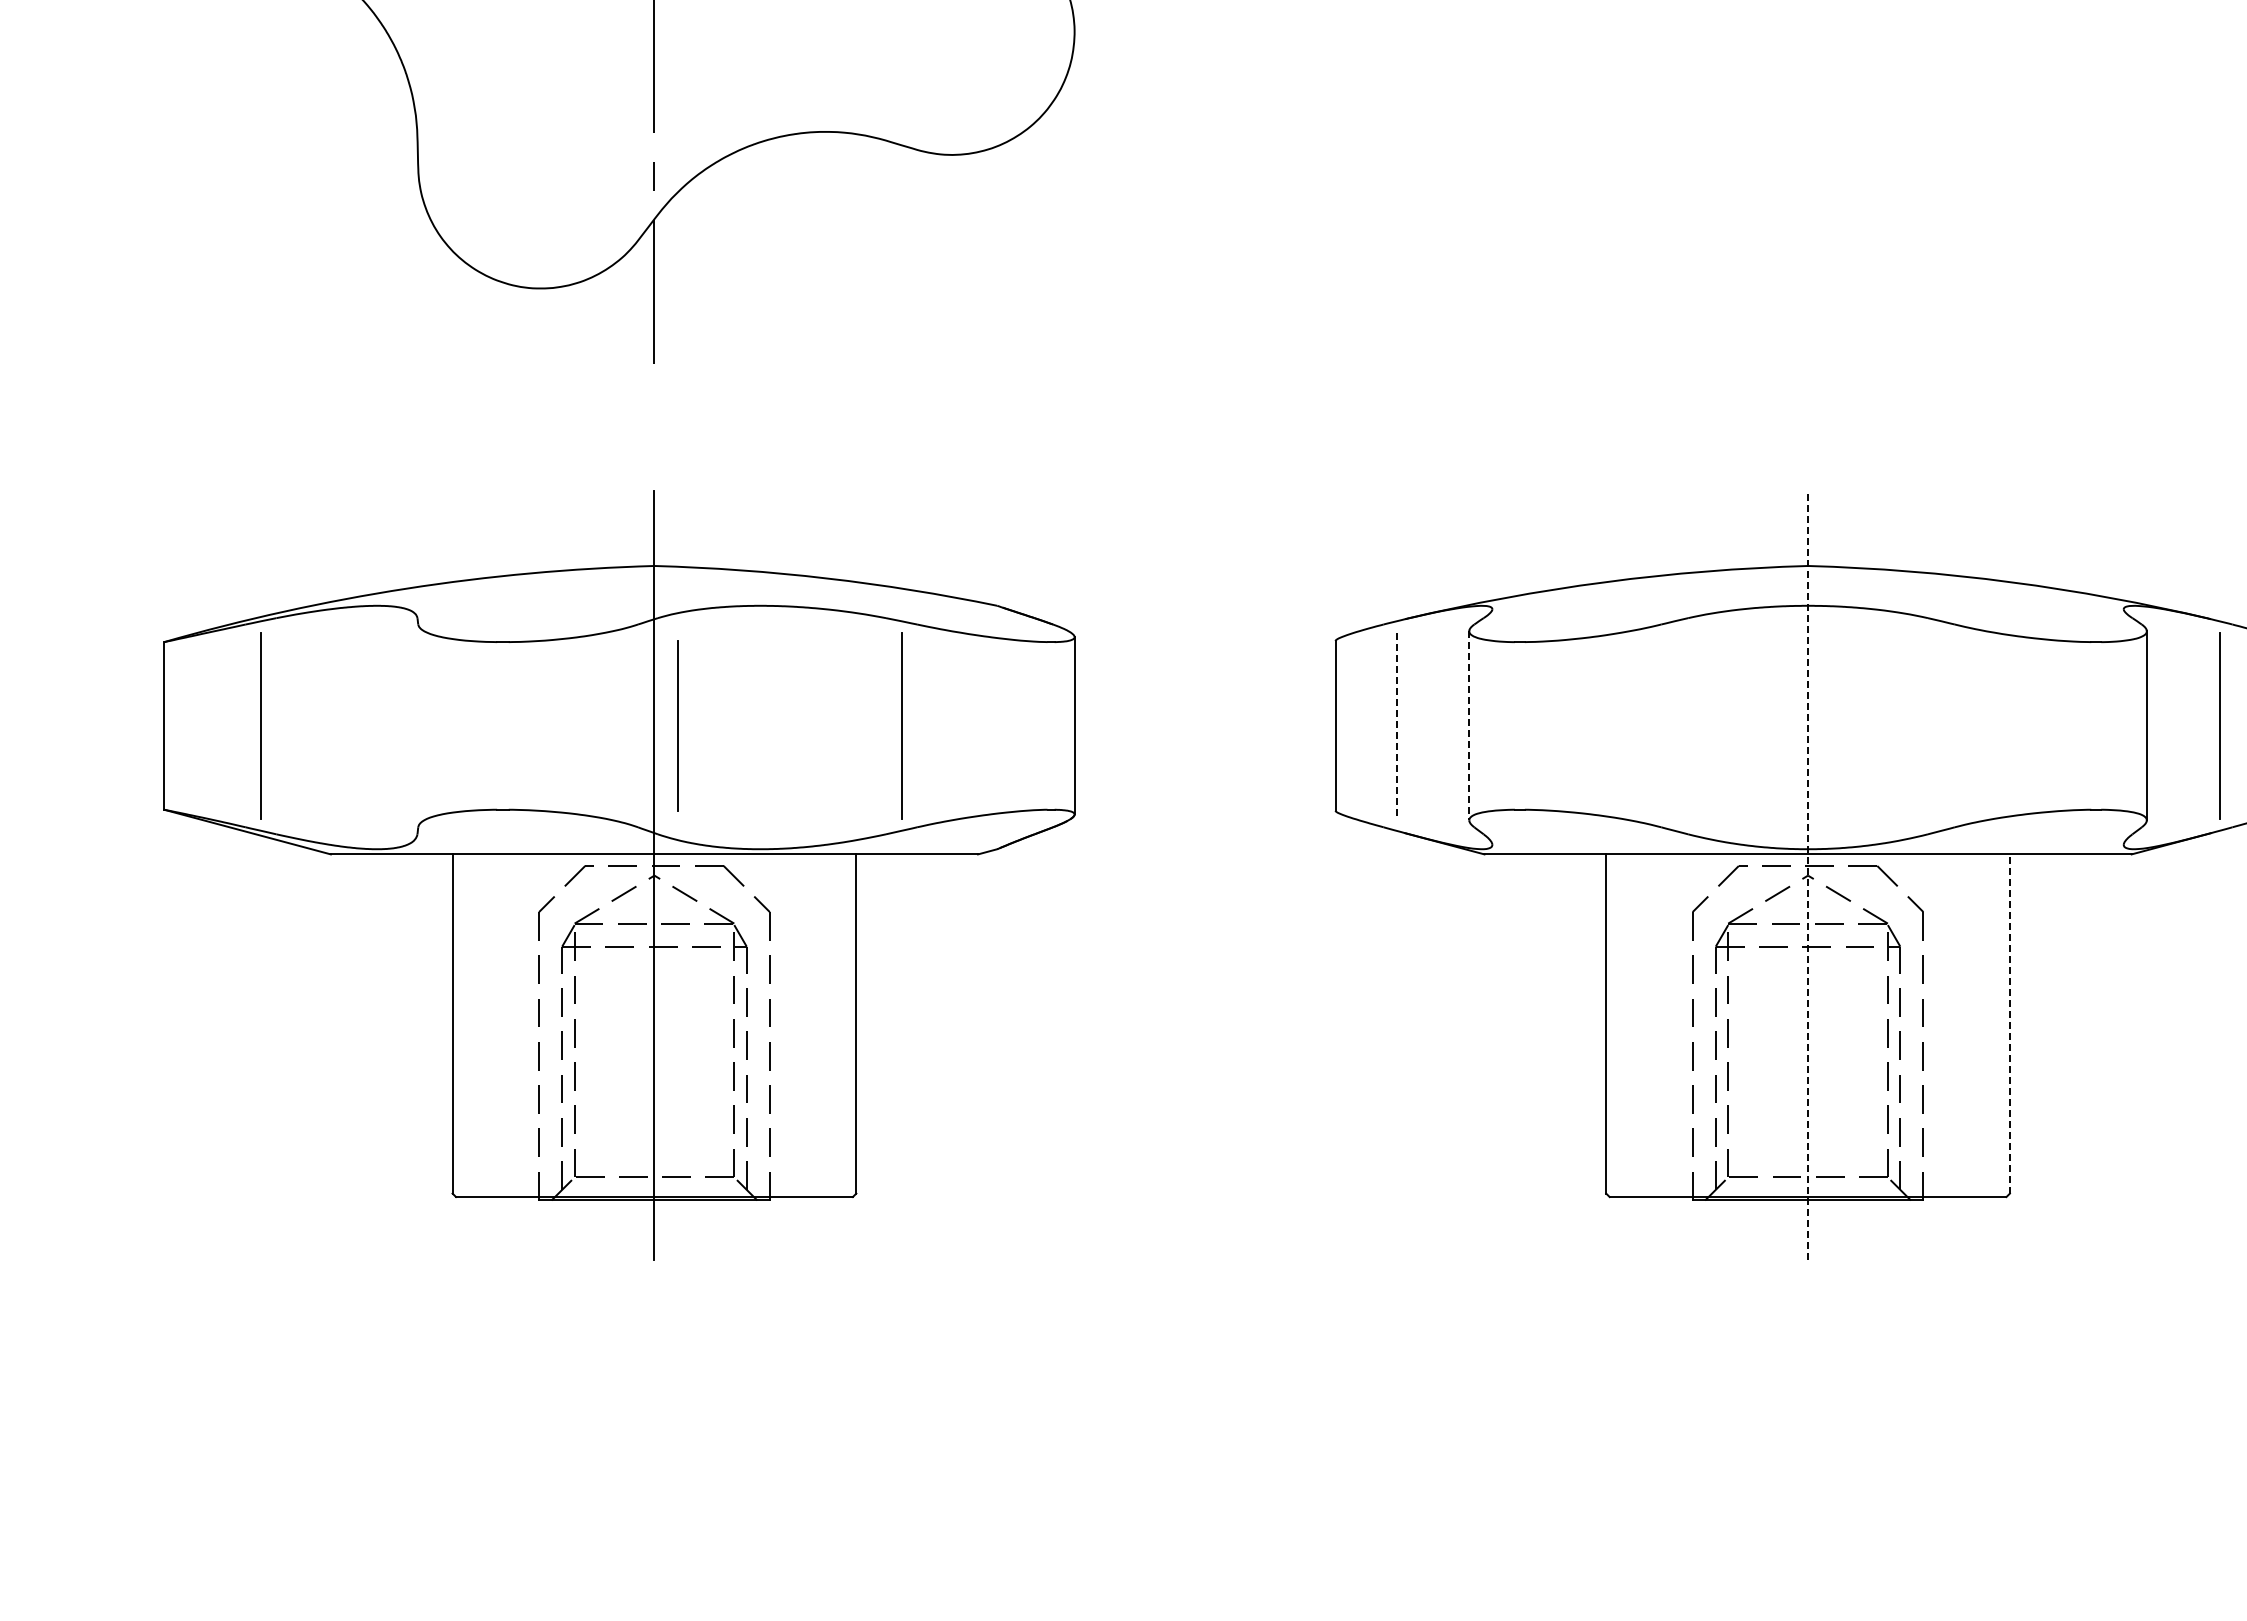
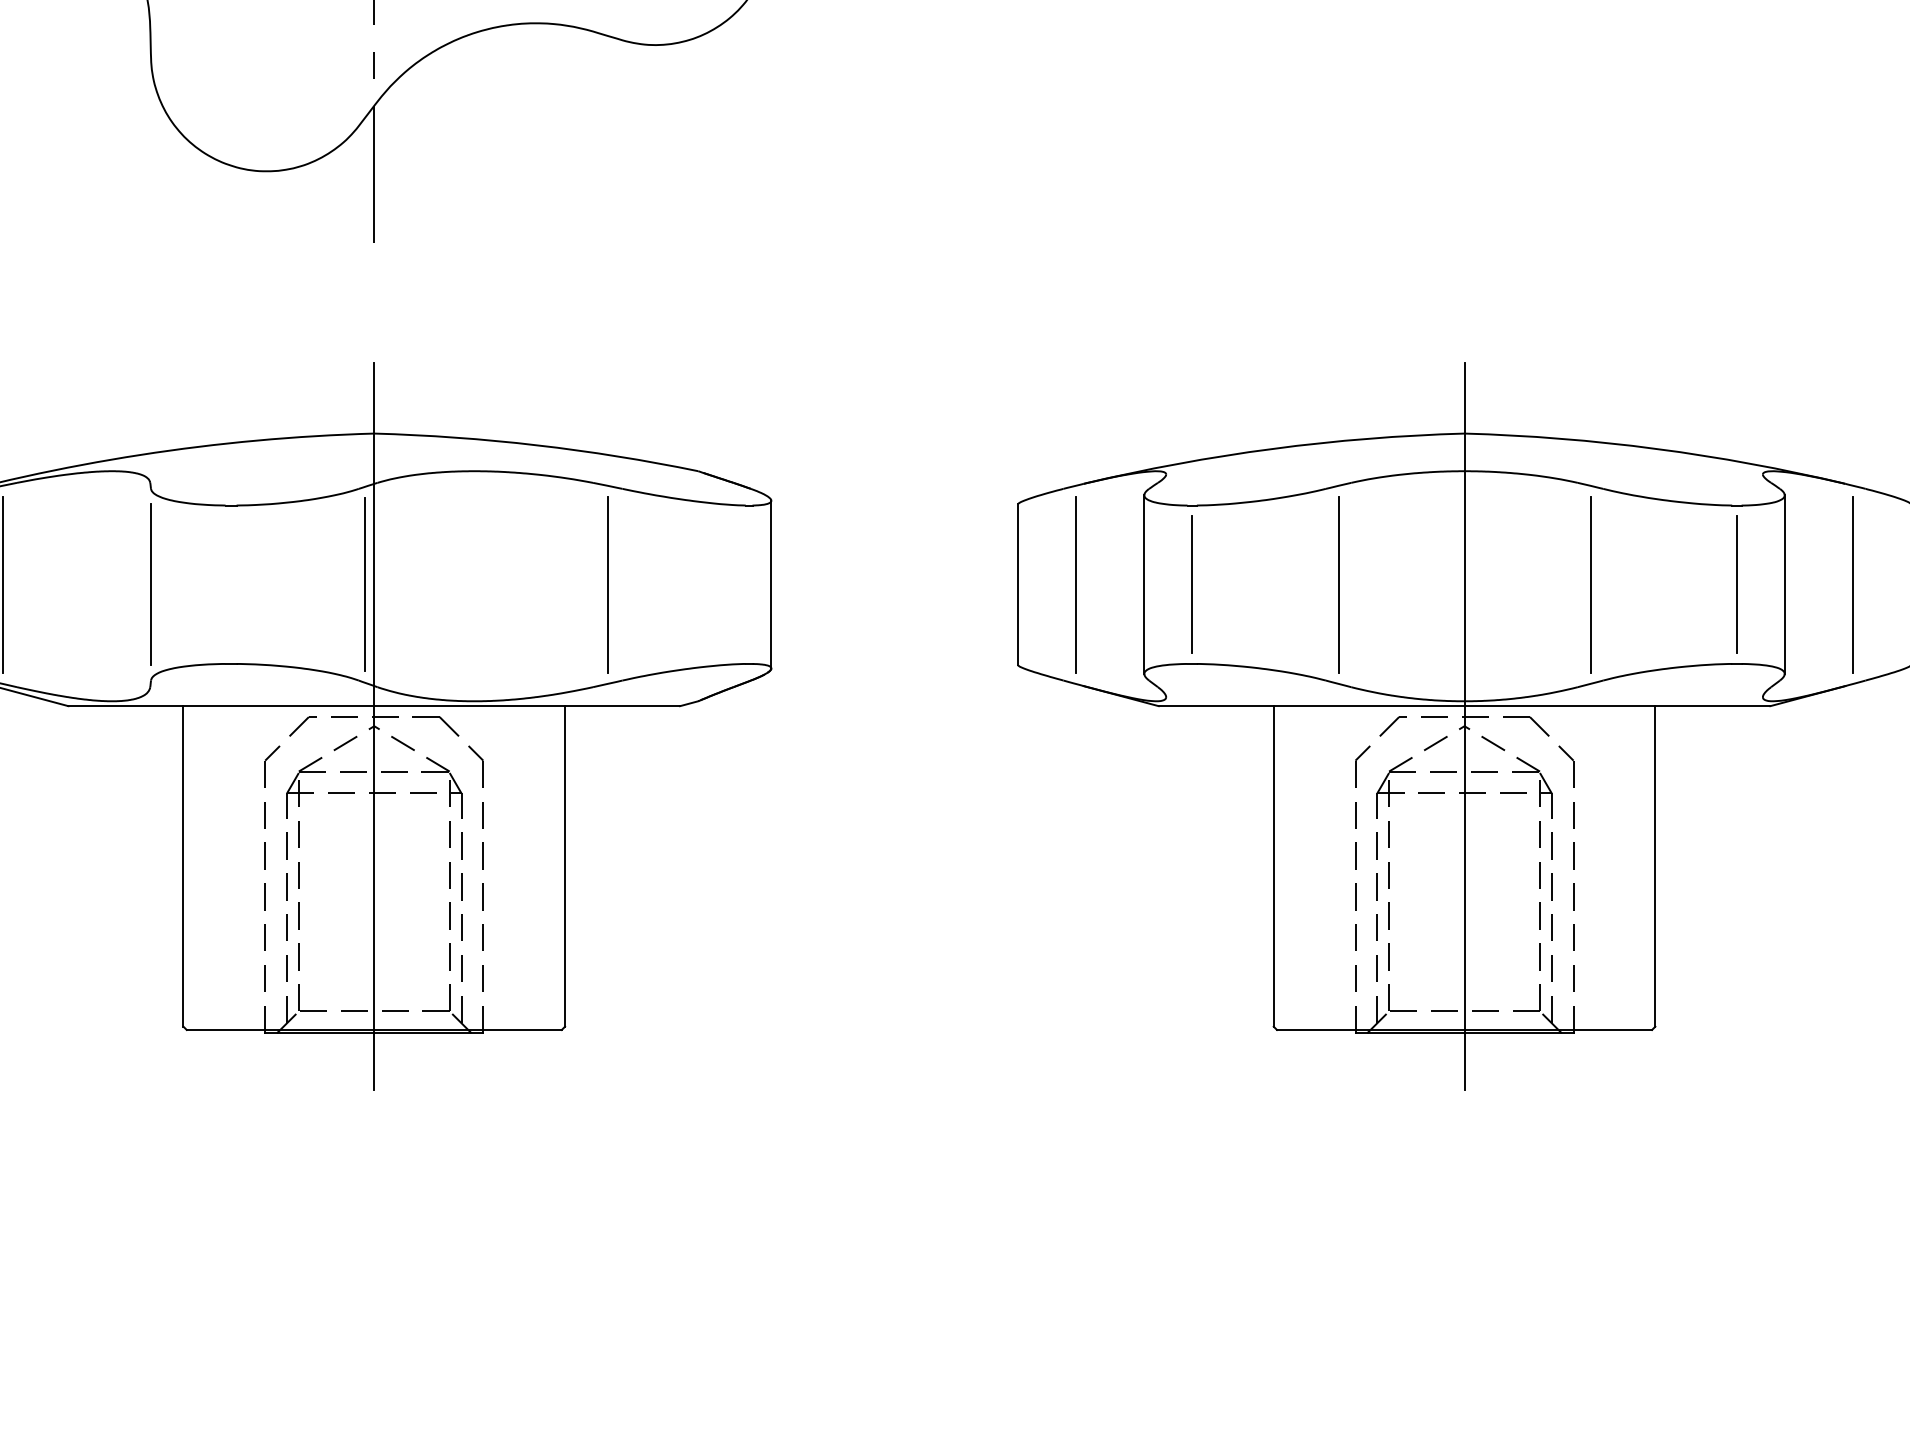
line: (644, 725) -> (364, 584), added
line: (677, 725) -> (150, 584), moved
line: (1519, 725) -> (1191, 584), added
line: (1674, 725) -> (1338, 584), added
line: (1941, 725) -> (1590, 584), added
line: (2096, 725) -> (1737, 584), added
line: (1396, 726) -> (1075, 585), dashed -> solid
line: (1469, 726) -> (1144, 585), dashed -> solid
line: (1808, 875) -> (1464, 726), dashed -> solid
line: (2009, 1023) -> (1654, 865), dashed -> solid

